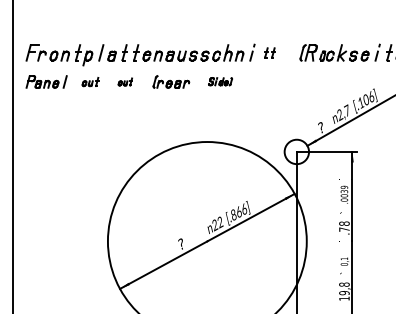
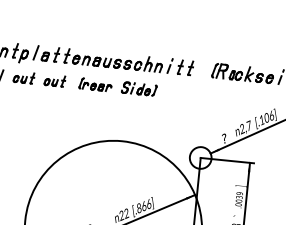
part: (269, 52) -> (185, 67), size x1.67
part: (90, 81) -> (23, 77), size x1.43
part: (125, 81) -> (55, 80), size x1.67
part: (220, 81) -> (139, 88), size x1.67

